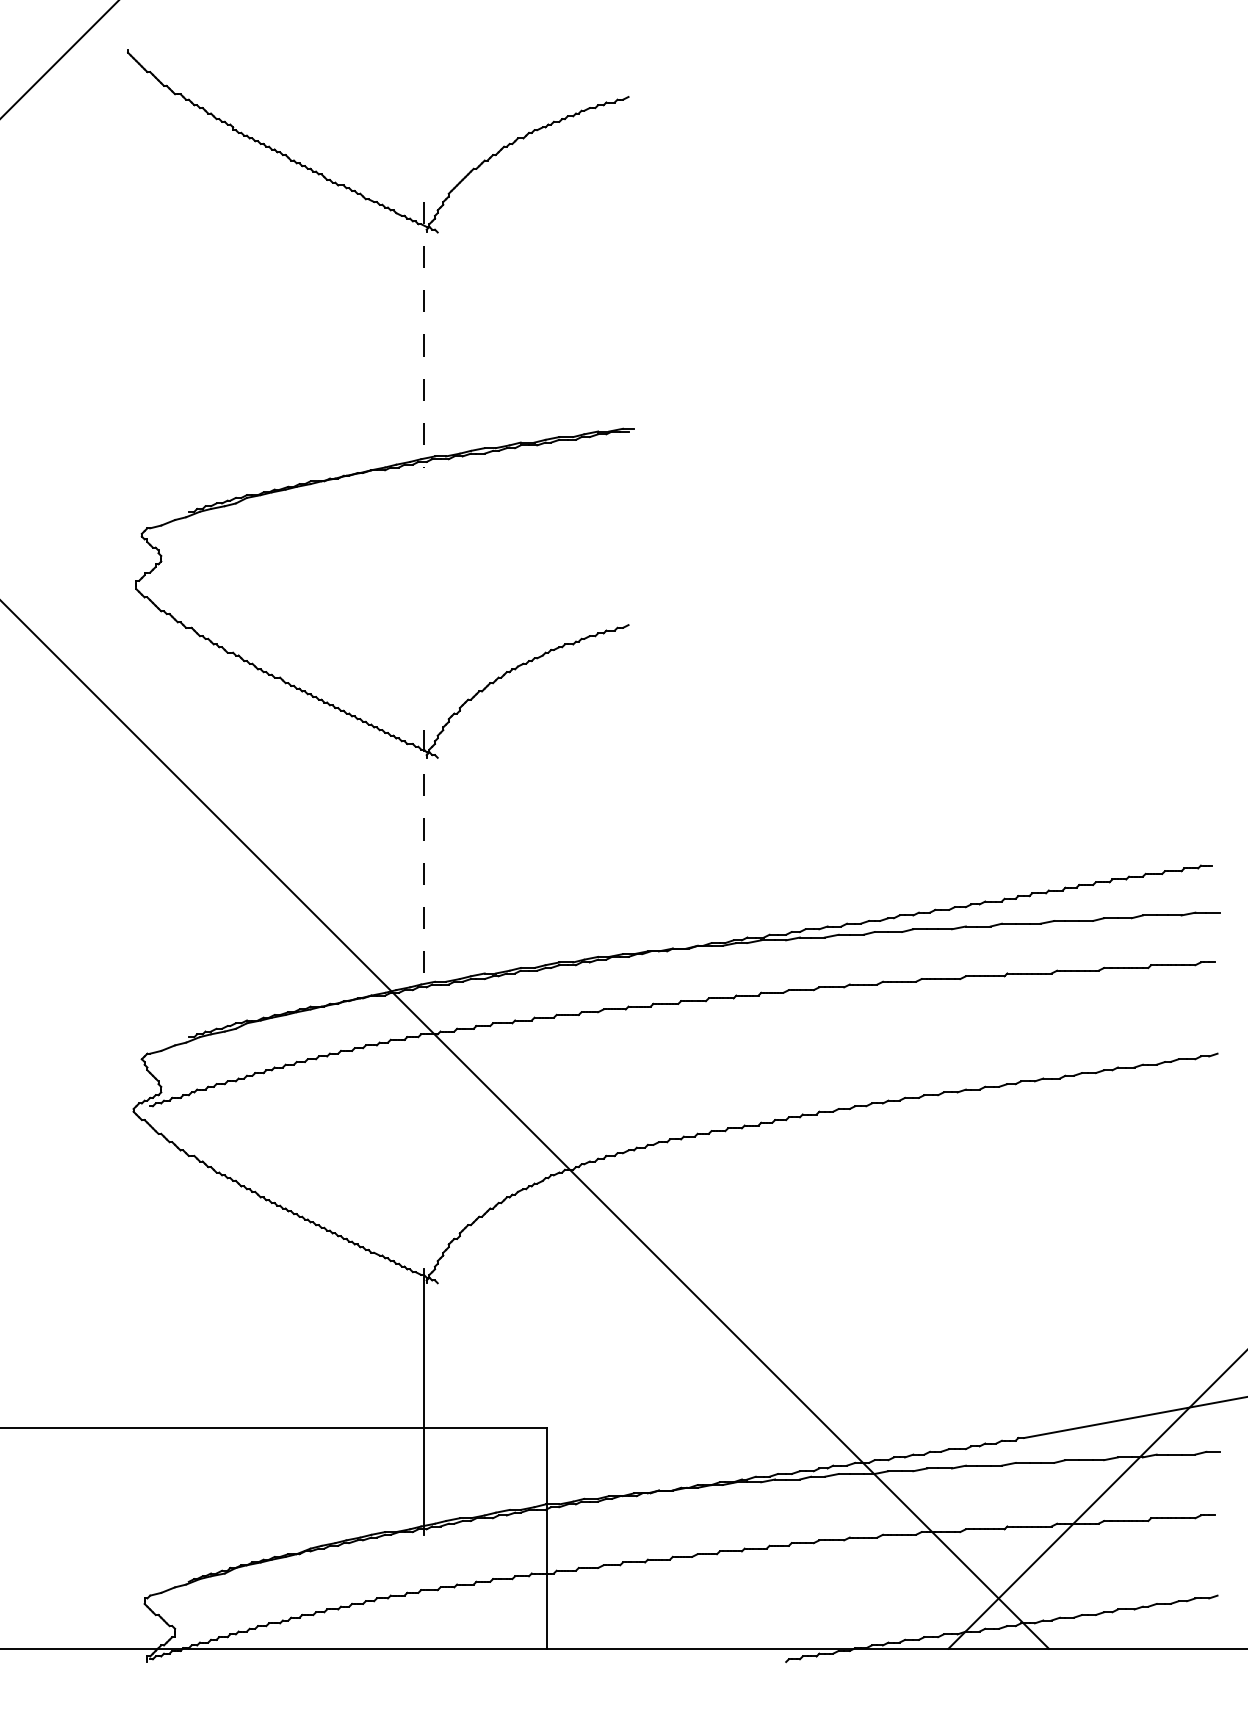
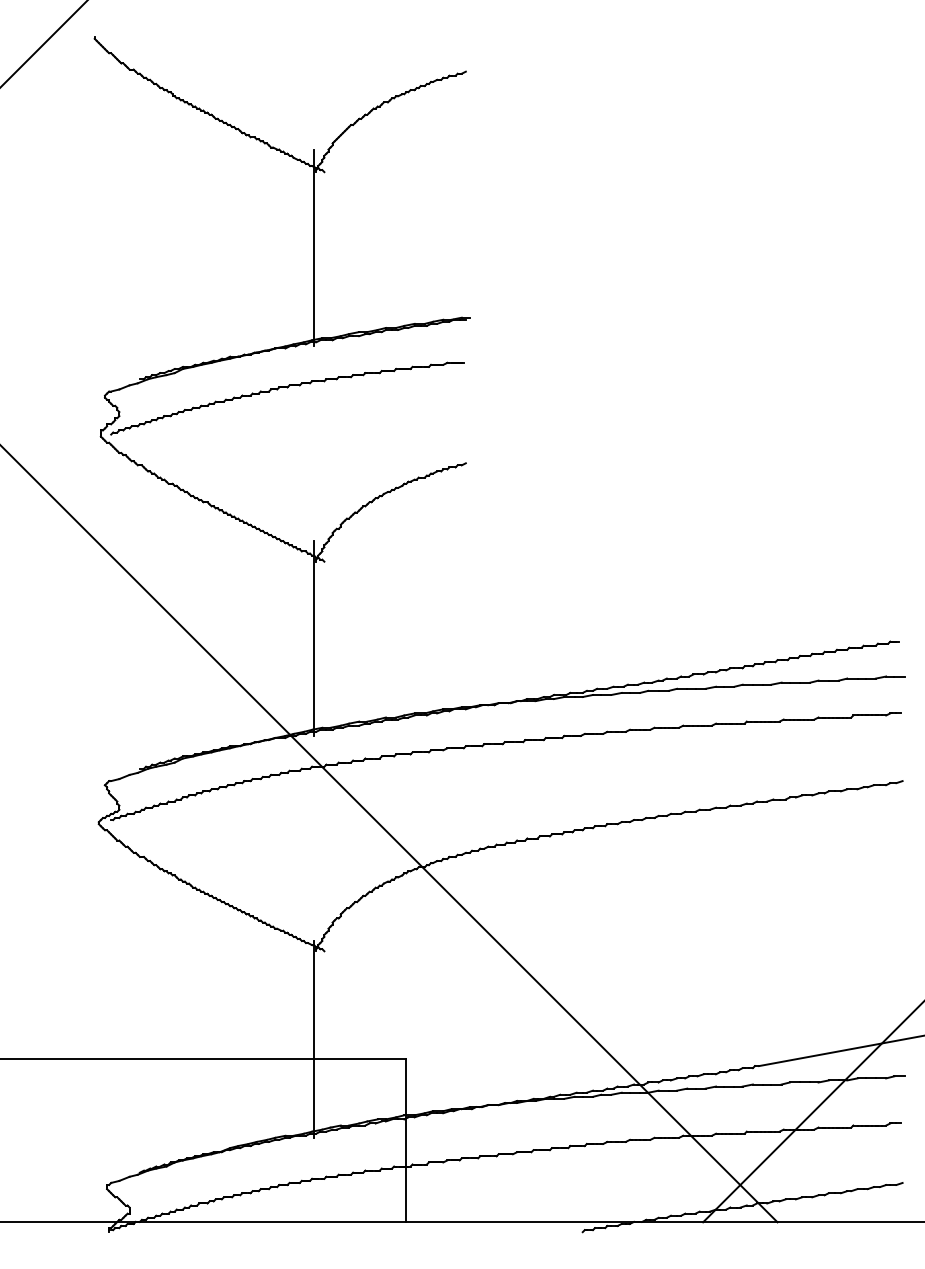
line: (423, 334) -> (313, 247), dashed -> solid
part: (387, 523) -> (287, 387), added
line: (423, 862) -> (313, 639), dashed -> solid

